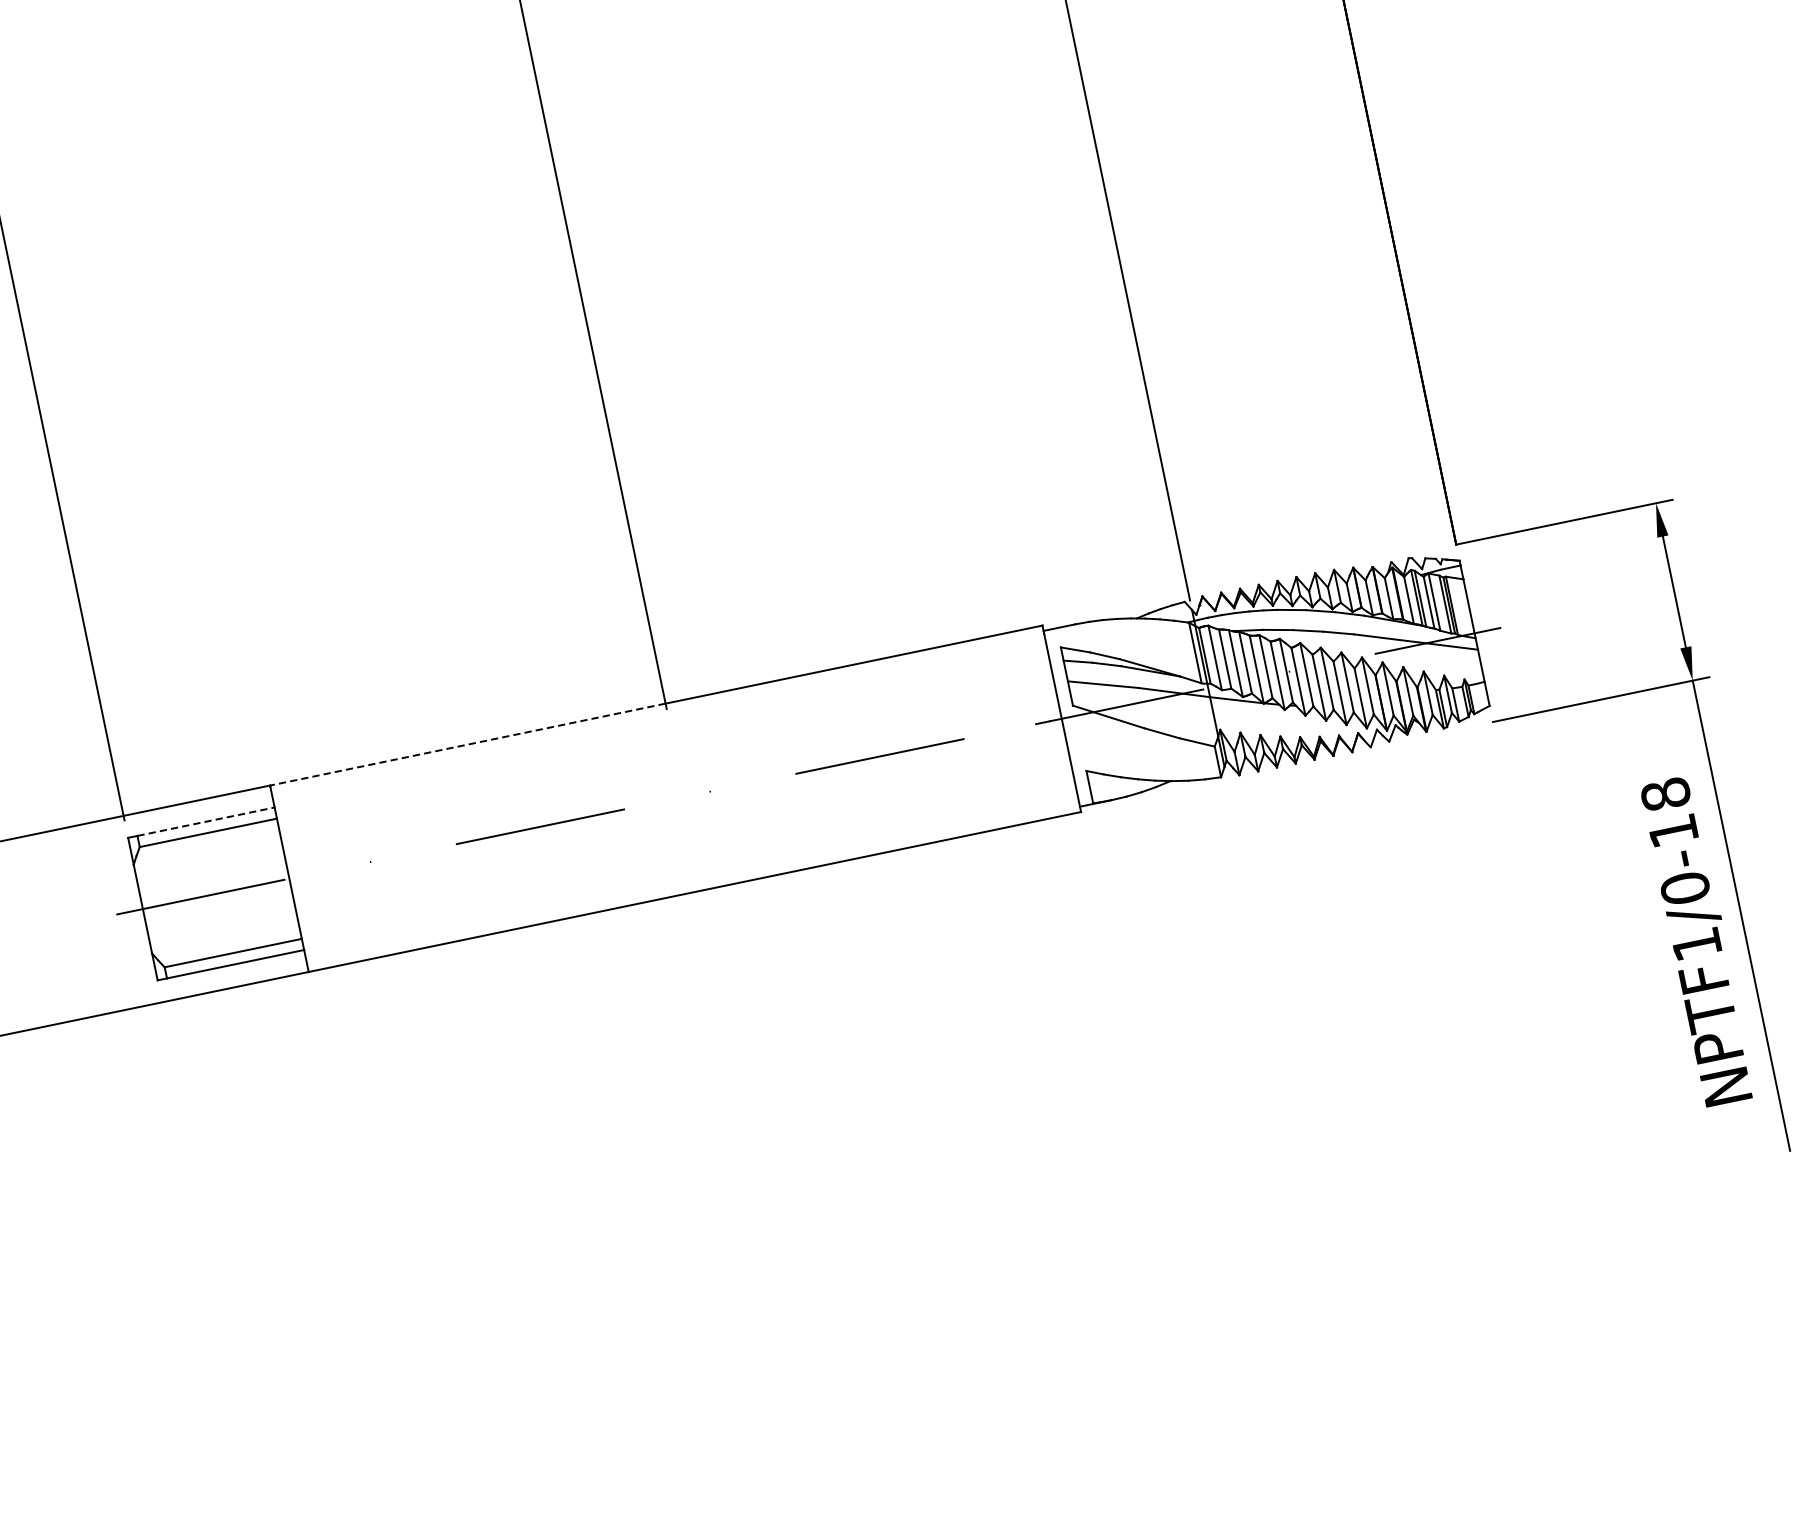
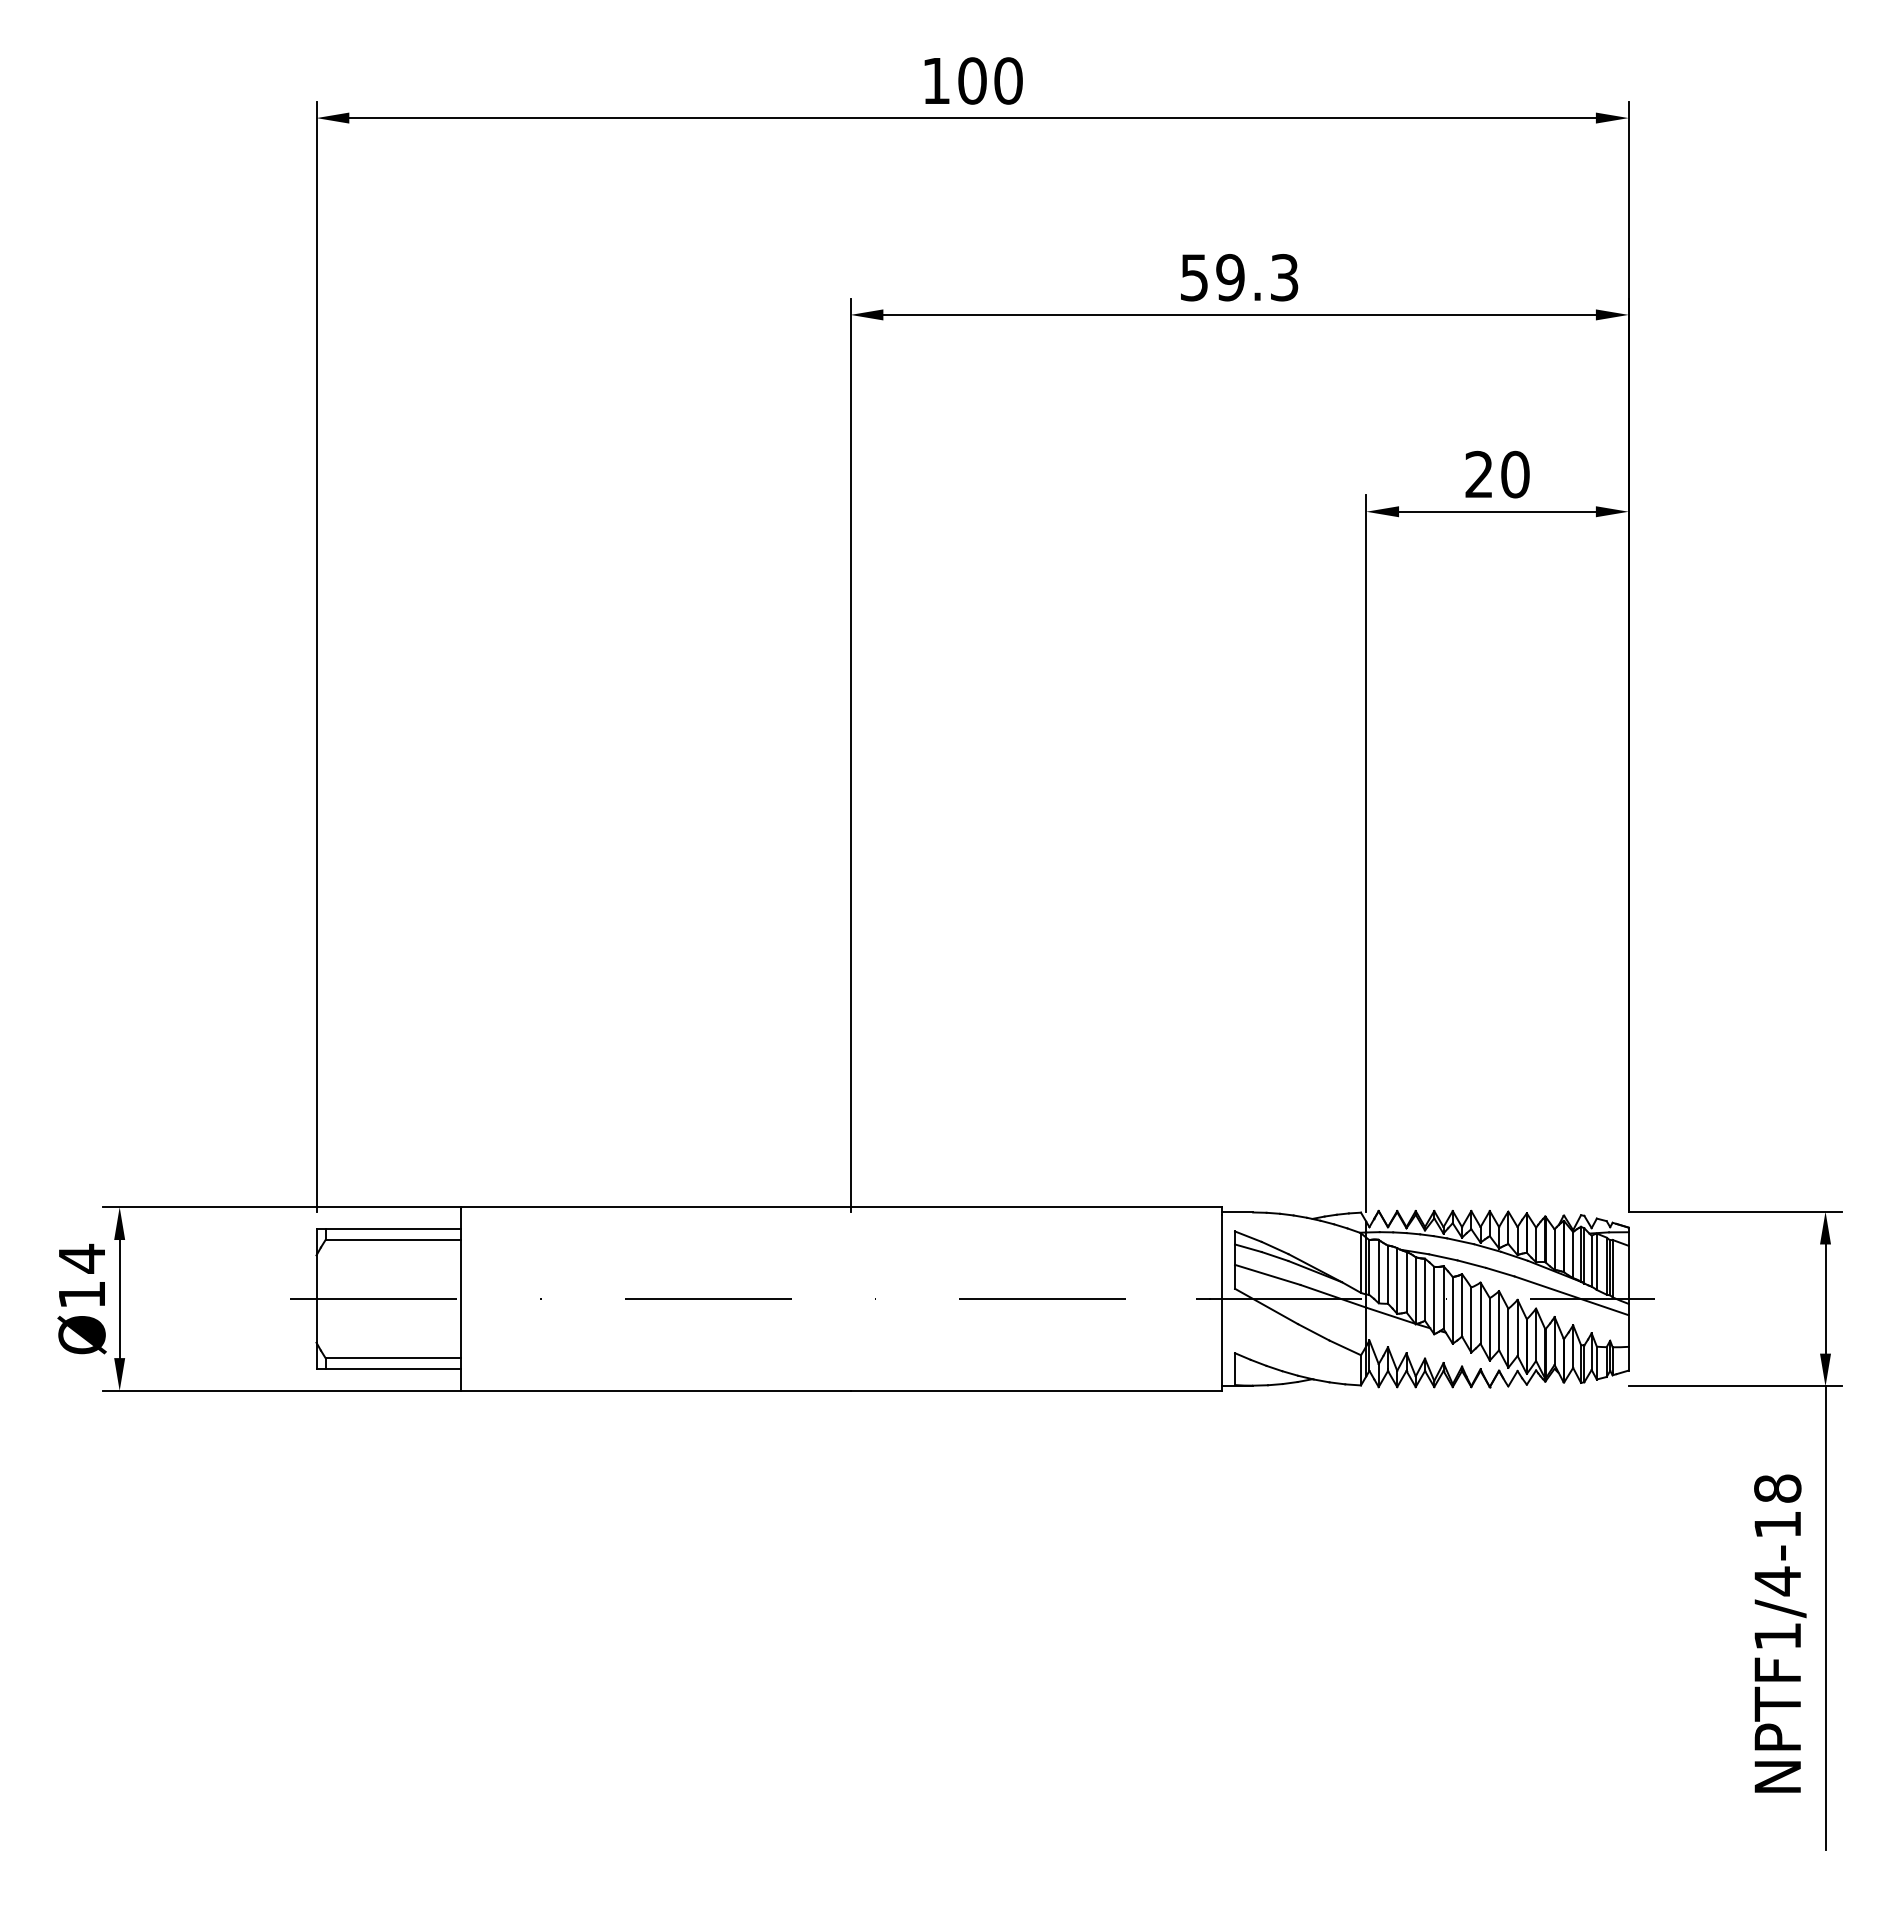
line: (467, 744) -> (655, 1207), dashed -> solid
line: (206, 821) -> (393, 1228), dashed -> solid
text: (1684, 888) -> (1777, 1581), NPTF1/0-18 -> NPTF1/4-18

